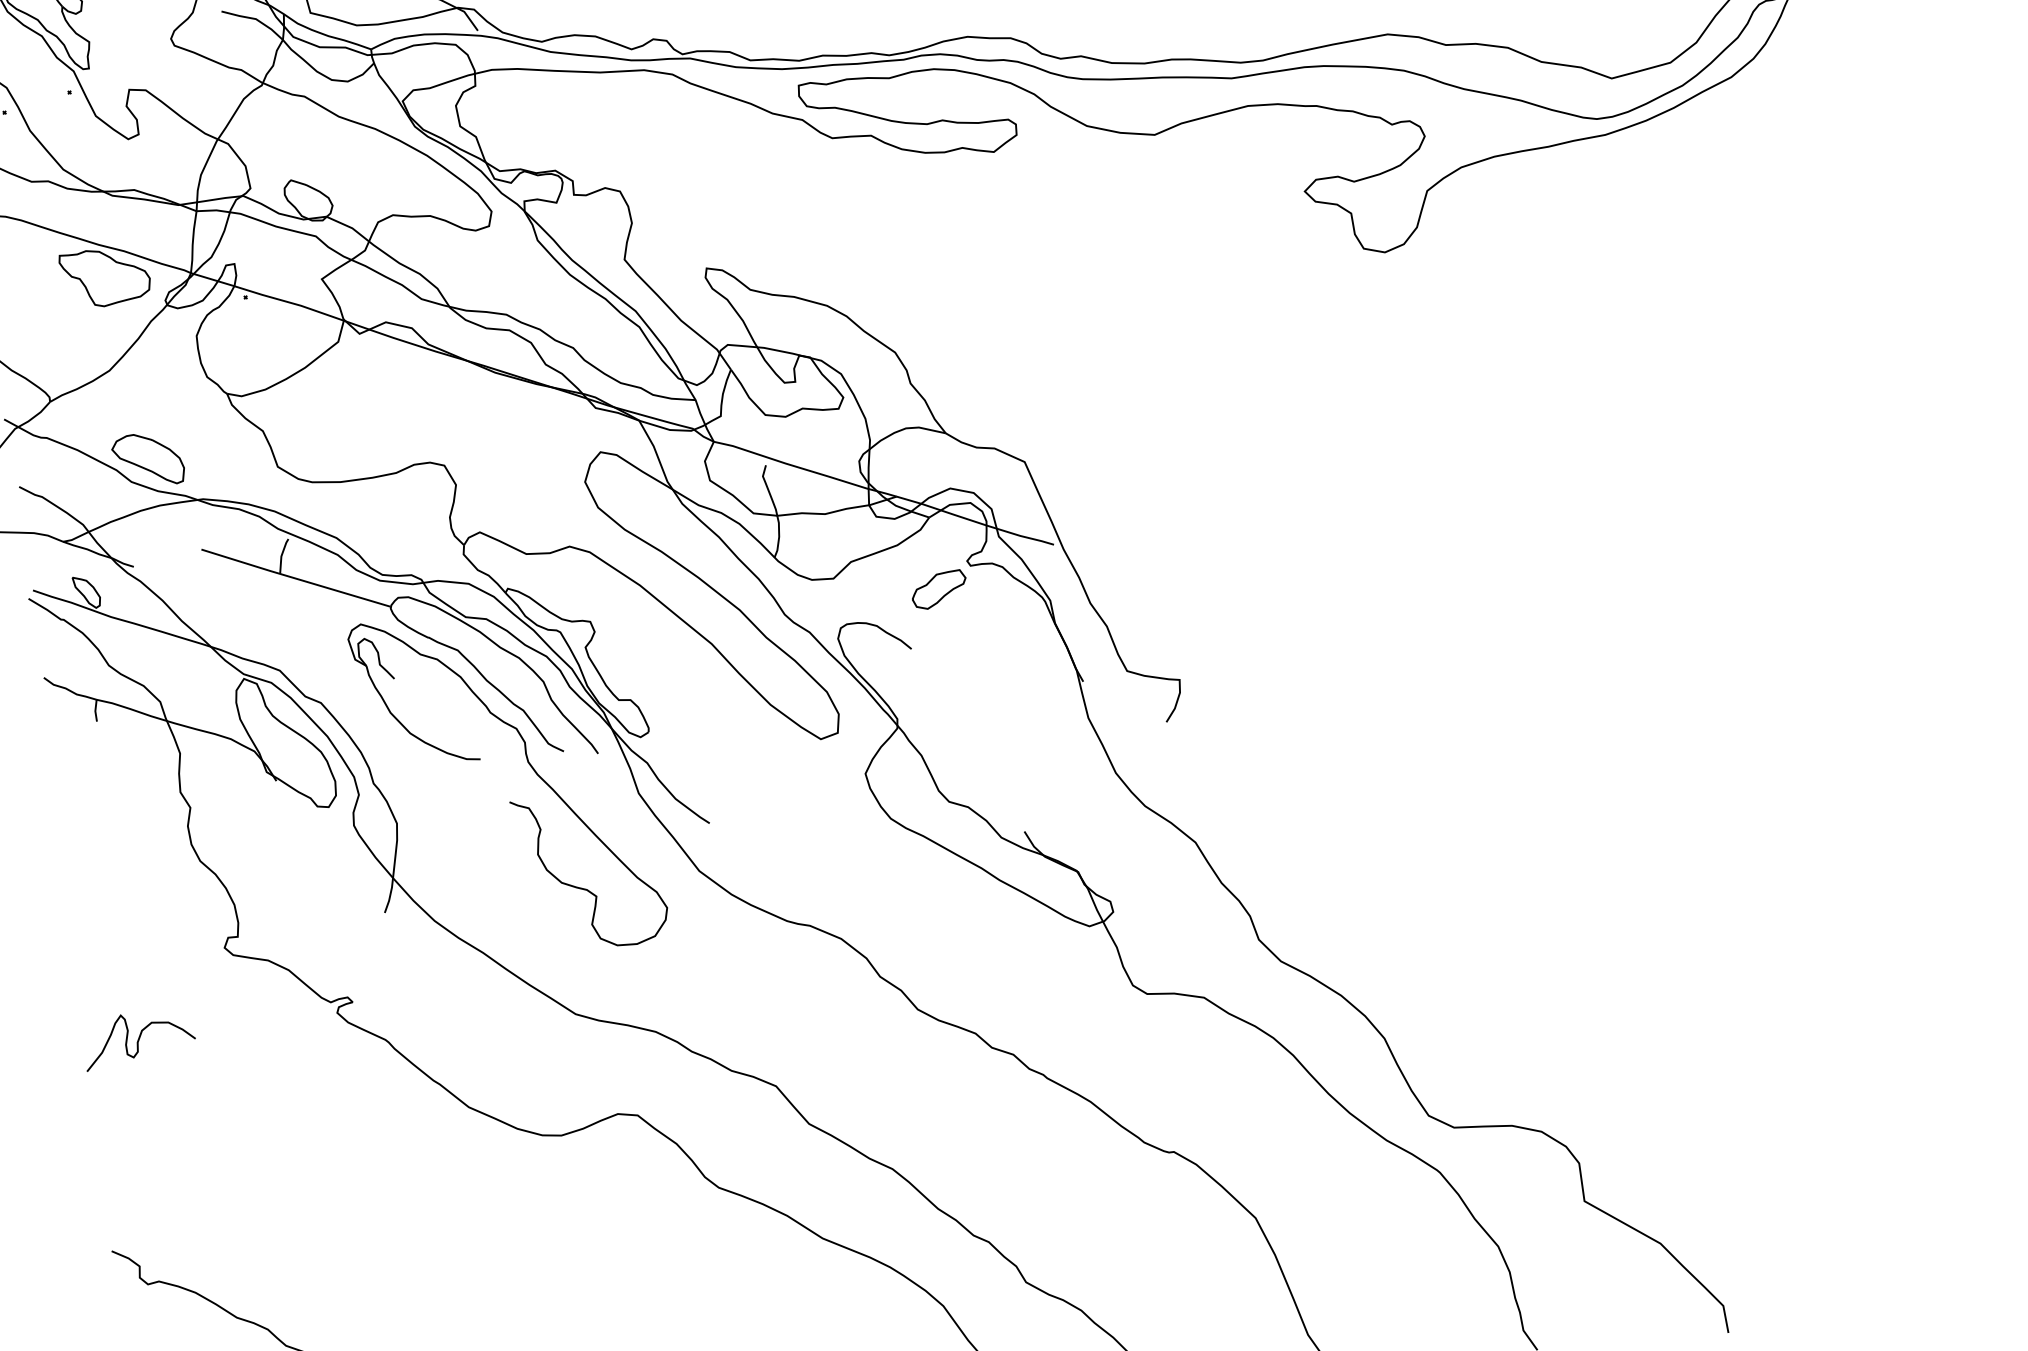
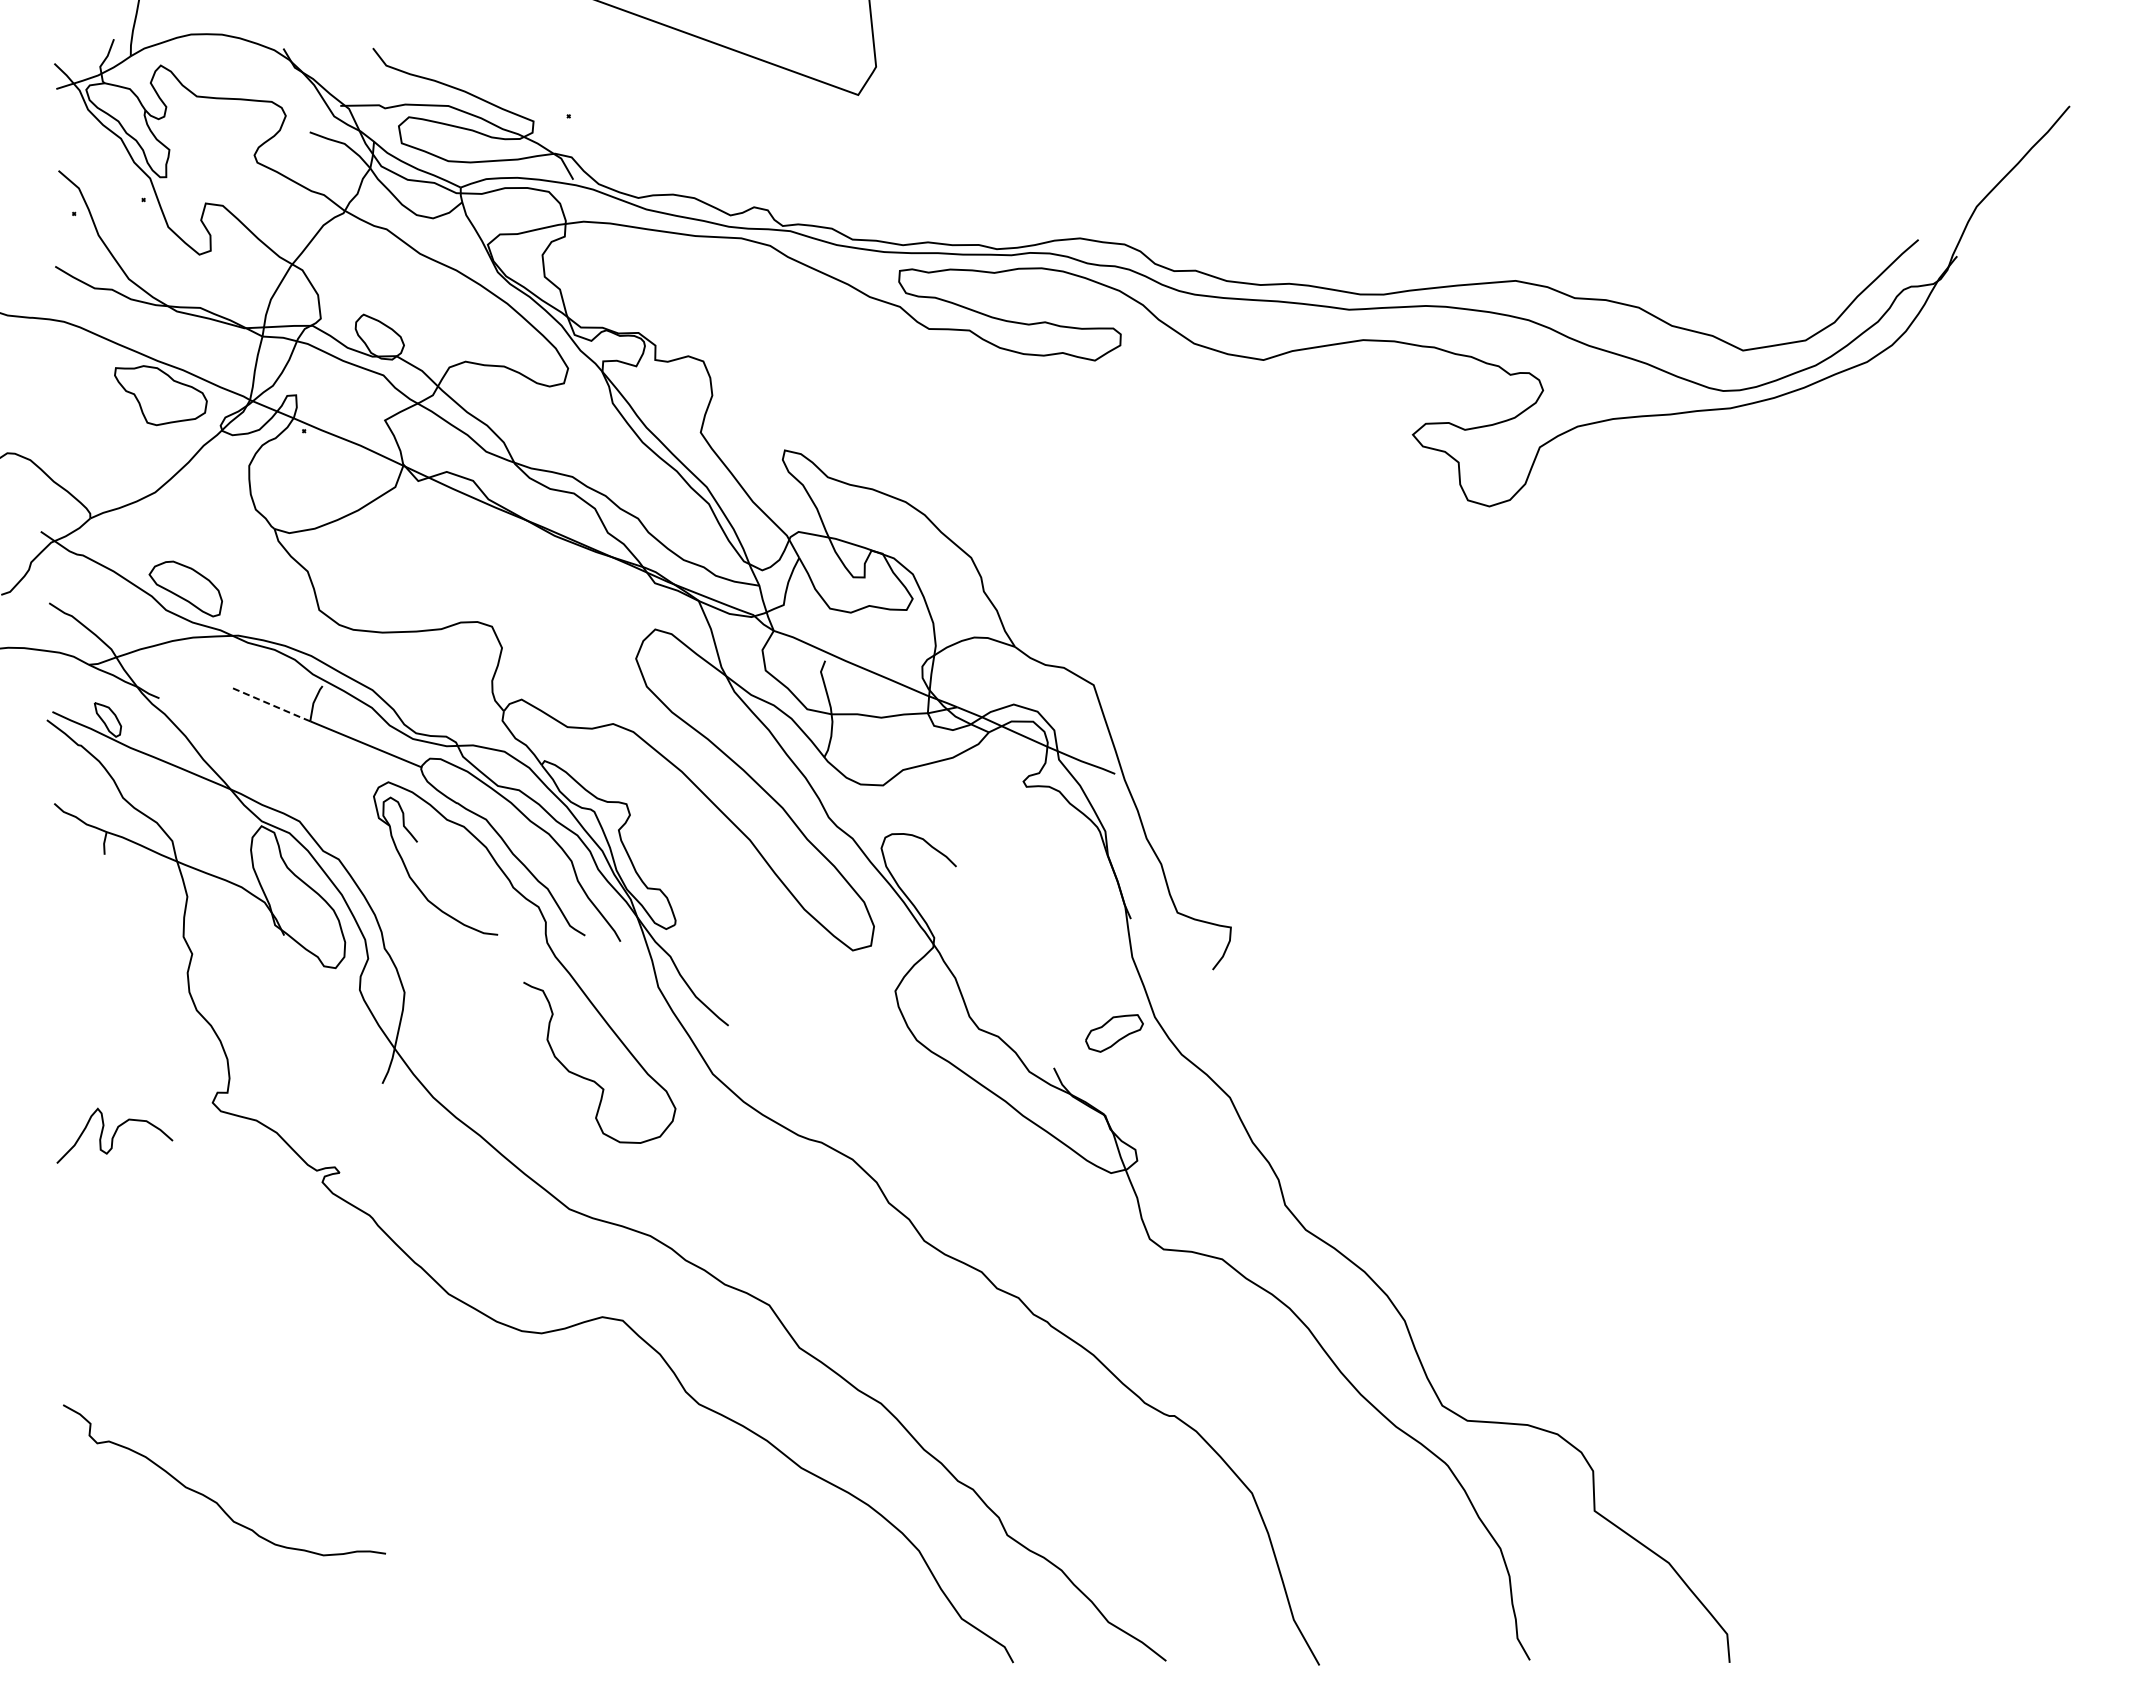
line: (240, 561) -> (270, 704), solid -> dashed
part: (939, 589) -> (1114, 1033), moved
curve: (139, 1039) -> (114, 1135), moved

